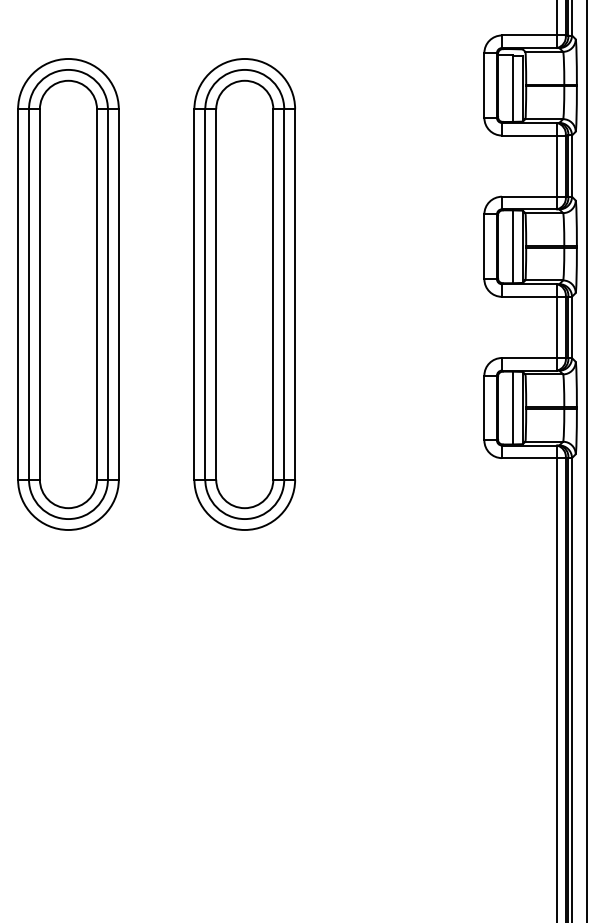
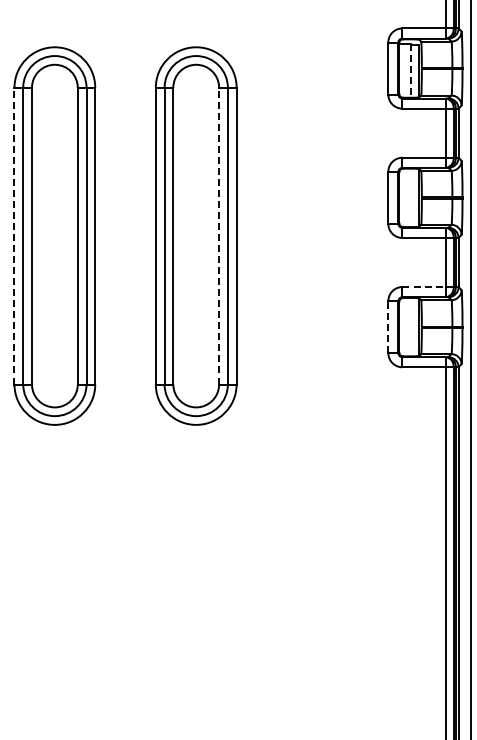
line: (513, 89) -> (411, 71), solid -> dashed
line: (513, 246) -> (411, 197), removed
line: (18, 293) -> (14, 235), solid -> dashed
line: (273, 293) -> (219, 235), solid -> dashed
line: (529, 358) -> (424, 287), solid -> dashed
line: (513, 407) -> (411, 326), removed
line: (484, 408) -> (388, 327), solid -> dashed

